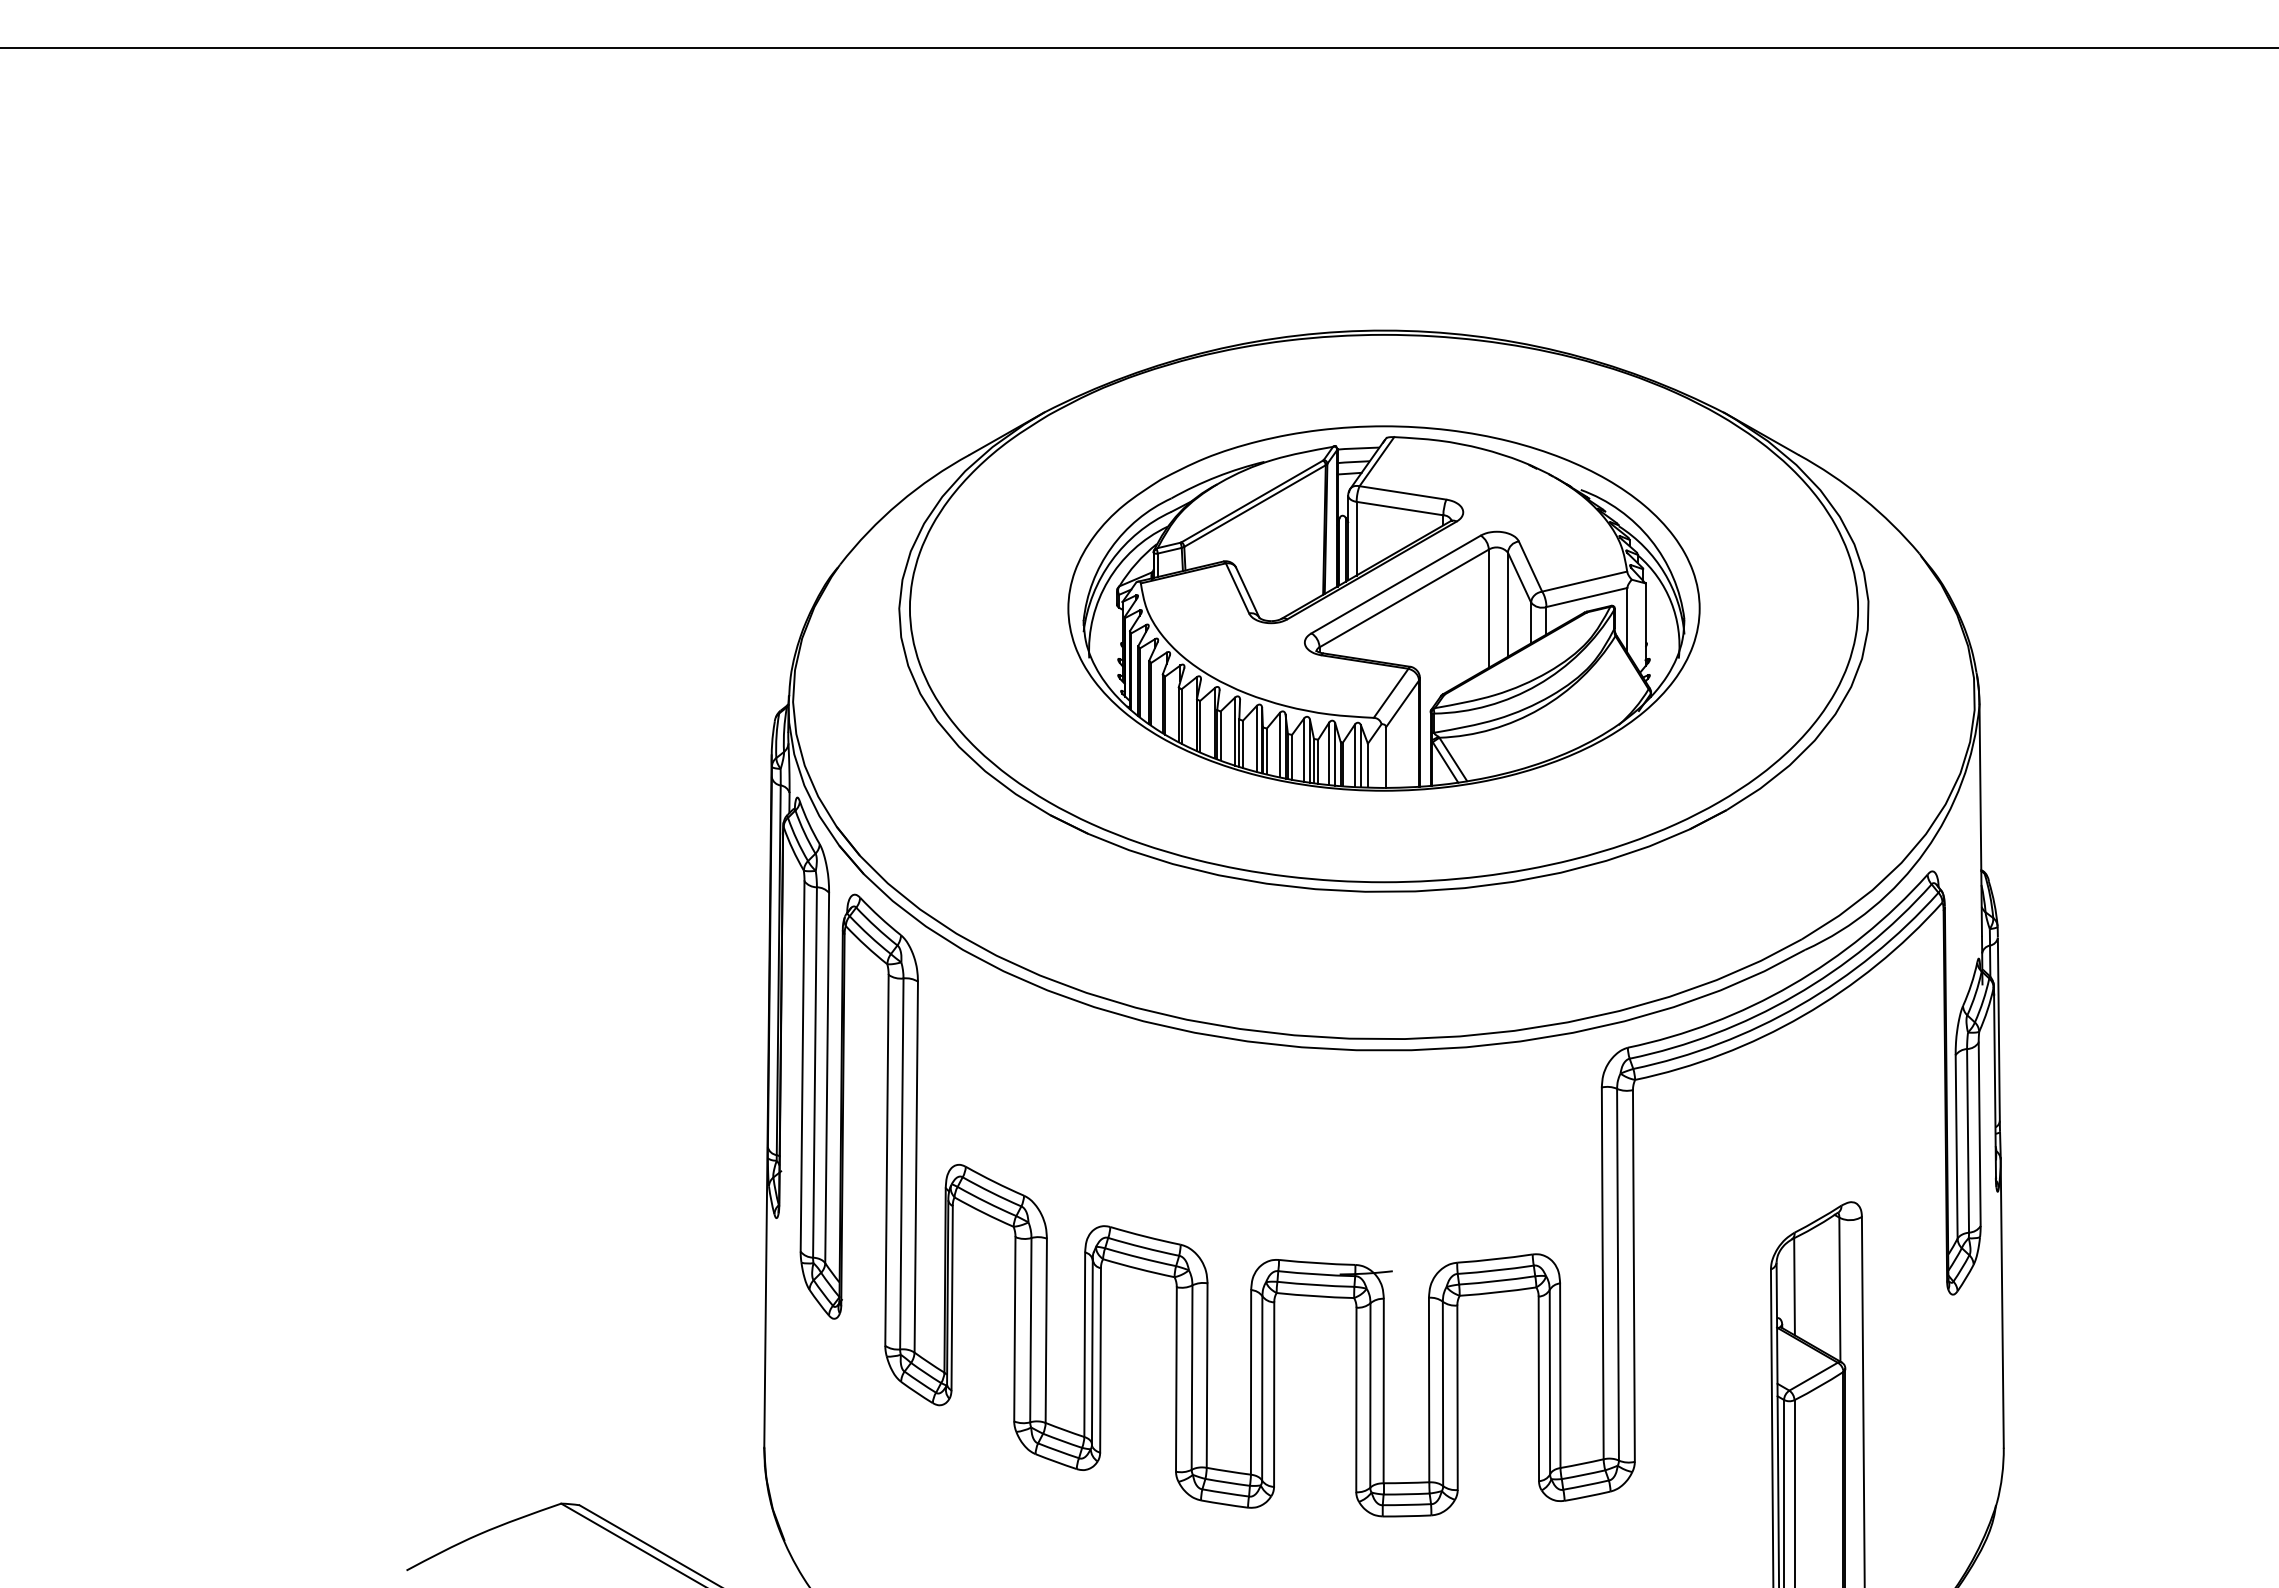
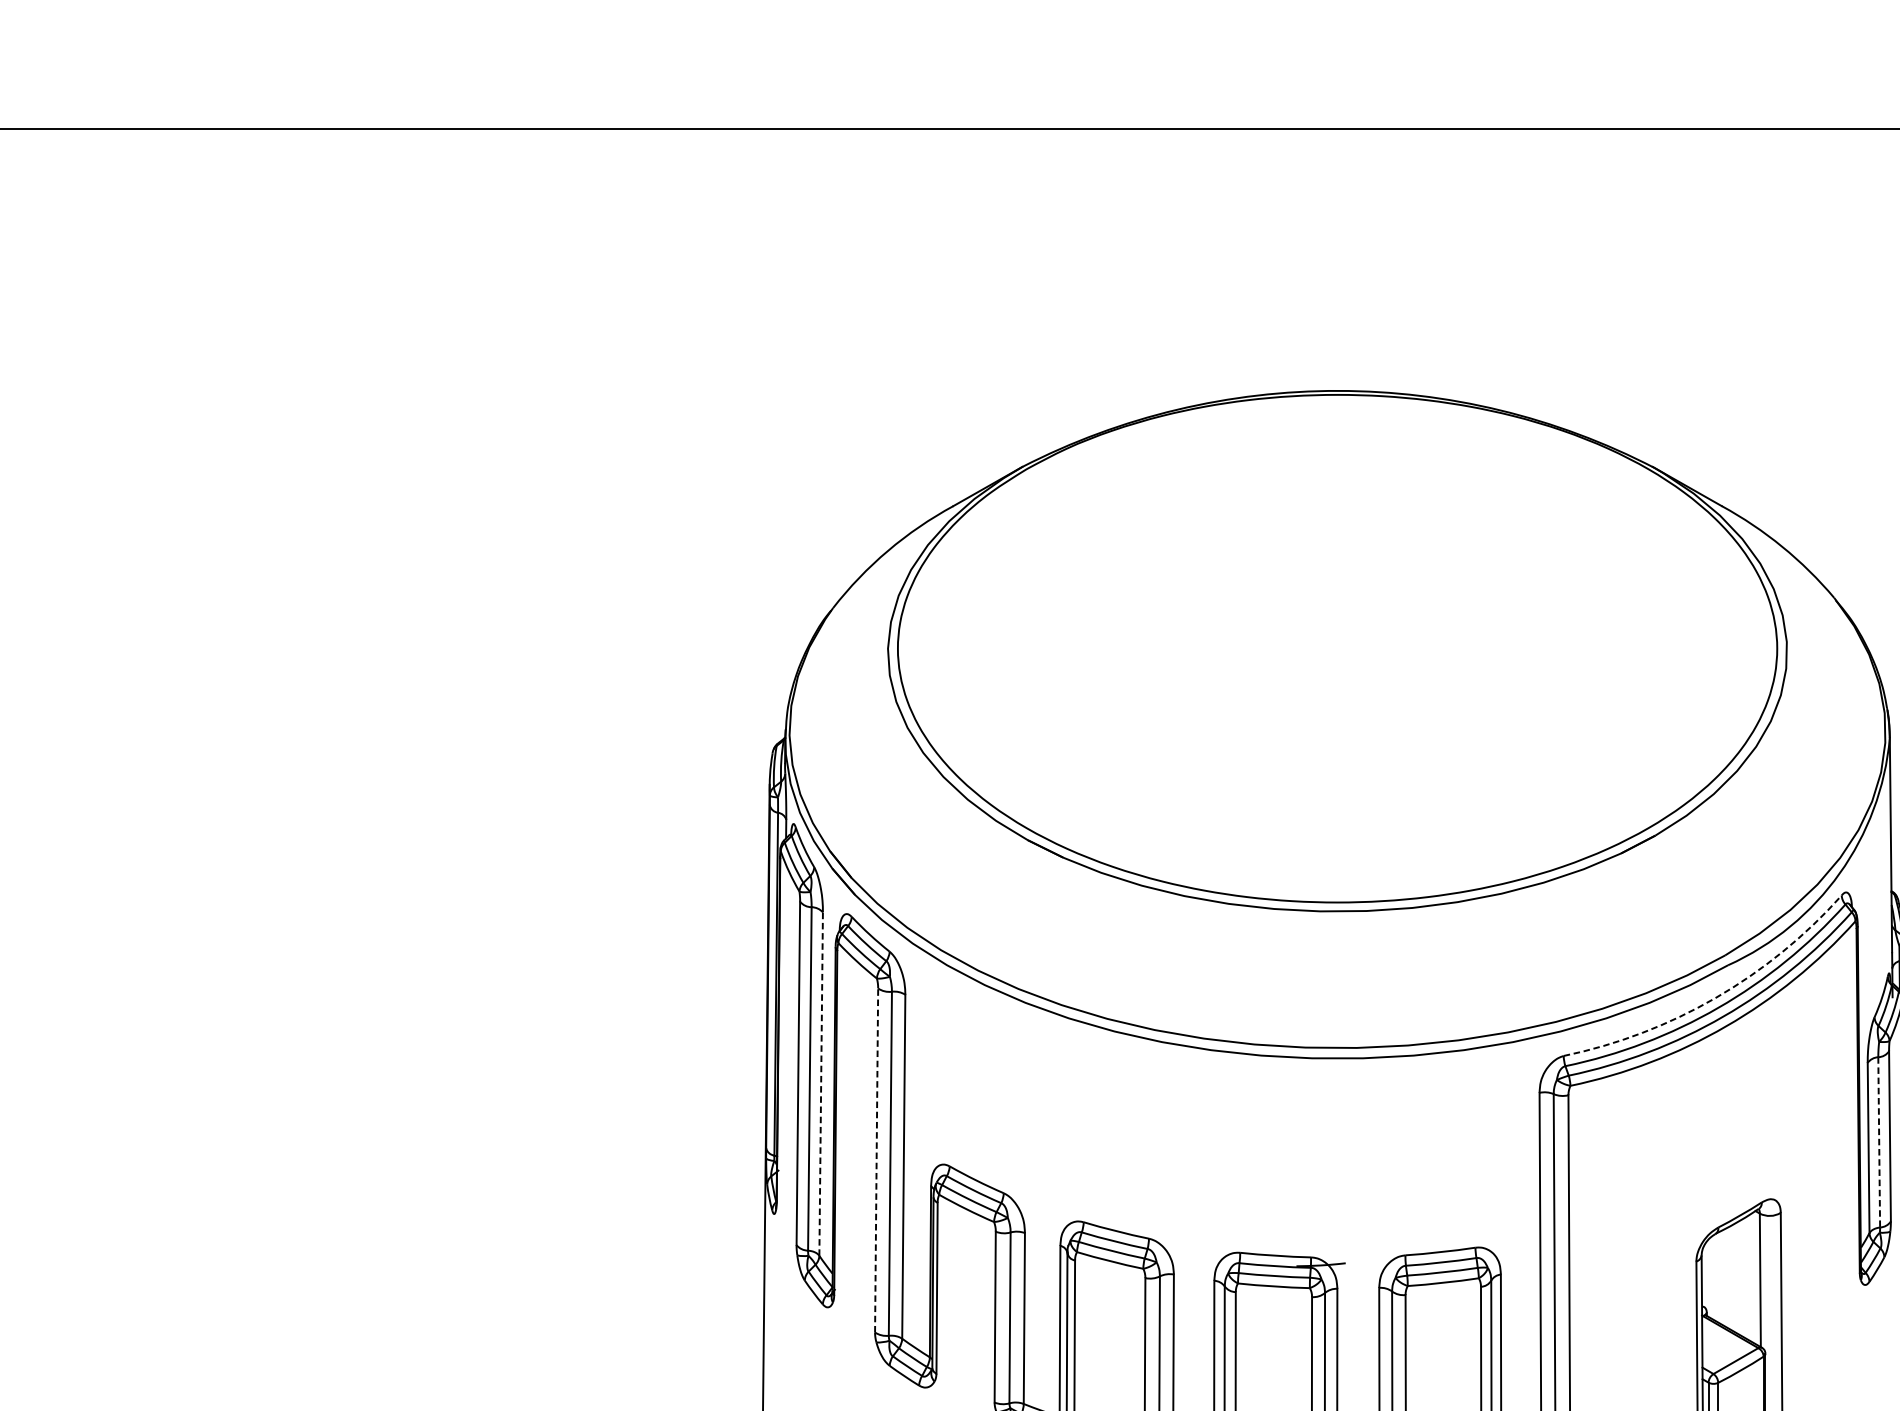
part: (1383, 608) -> (1337, 648), removed
arc: (1791, 985) -> (1715, 998), solid -> dashed
line: (827, 1077) -> (821, 1083), solid -> dashed
line: (1968, 1140) -> (1879, 1142), solid -> dashed
line: (886, 1159) -> (876, 1159), solid -> dashed
line: (1794, 1286) -> (1718, 1277), removed

